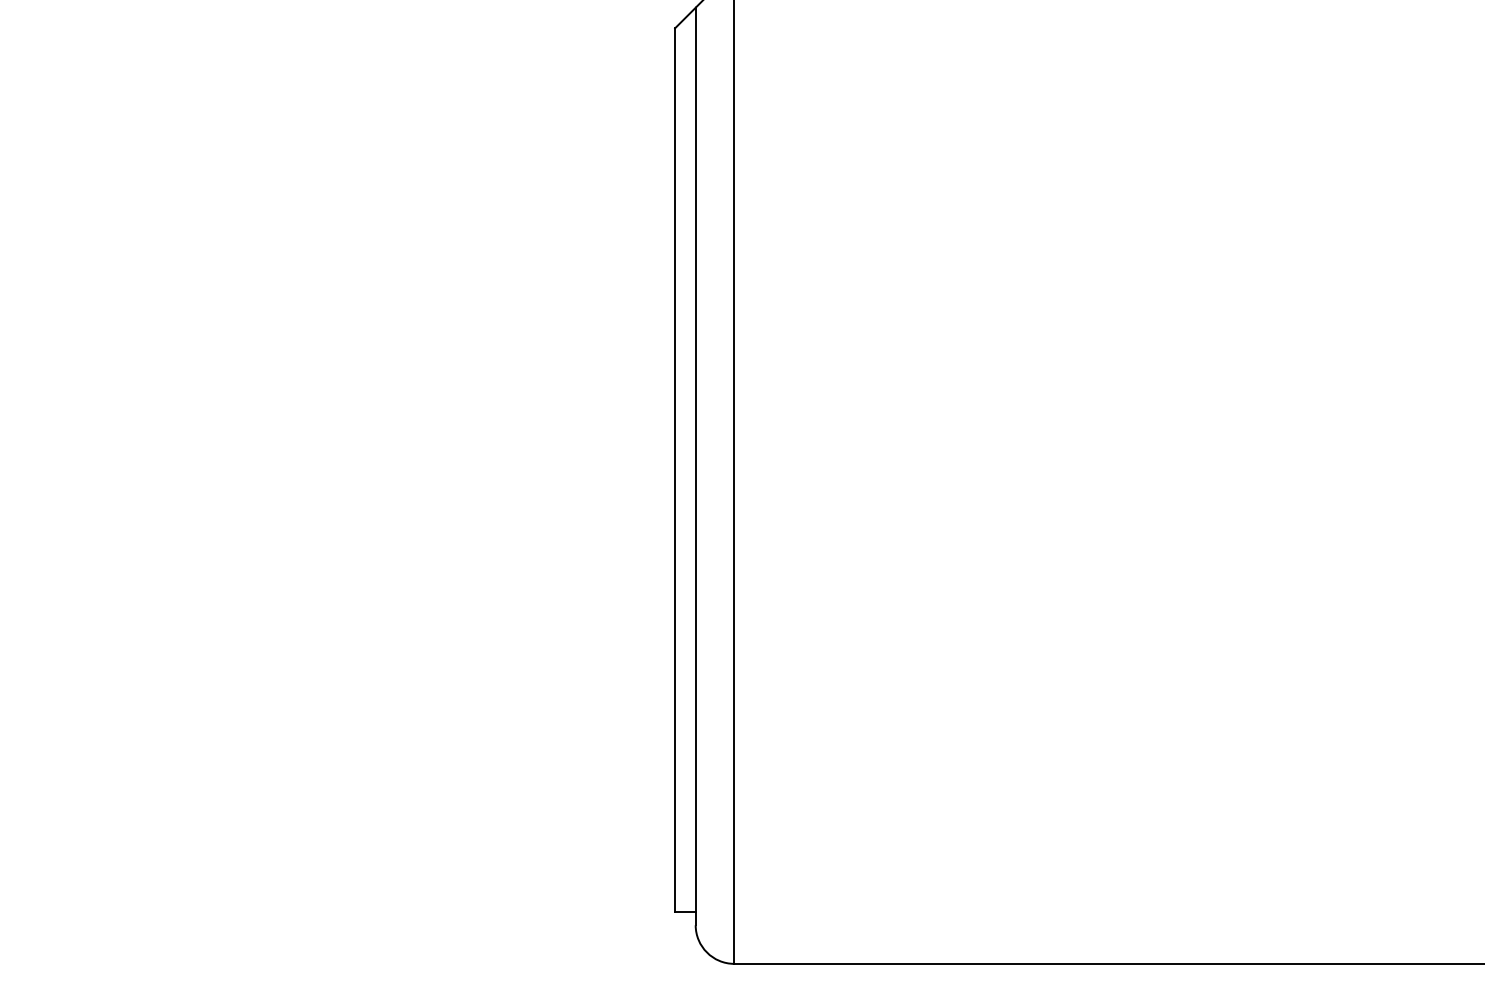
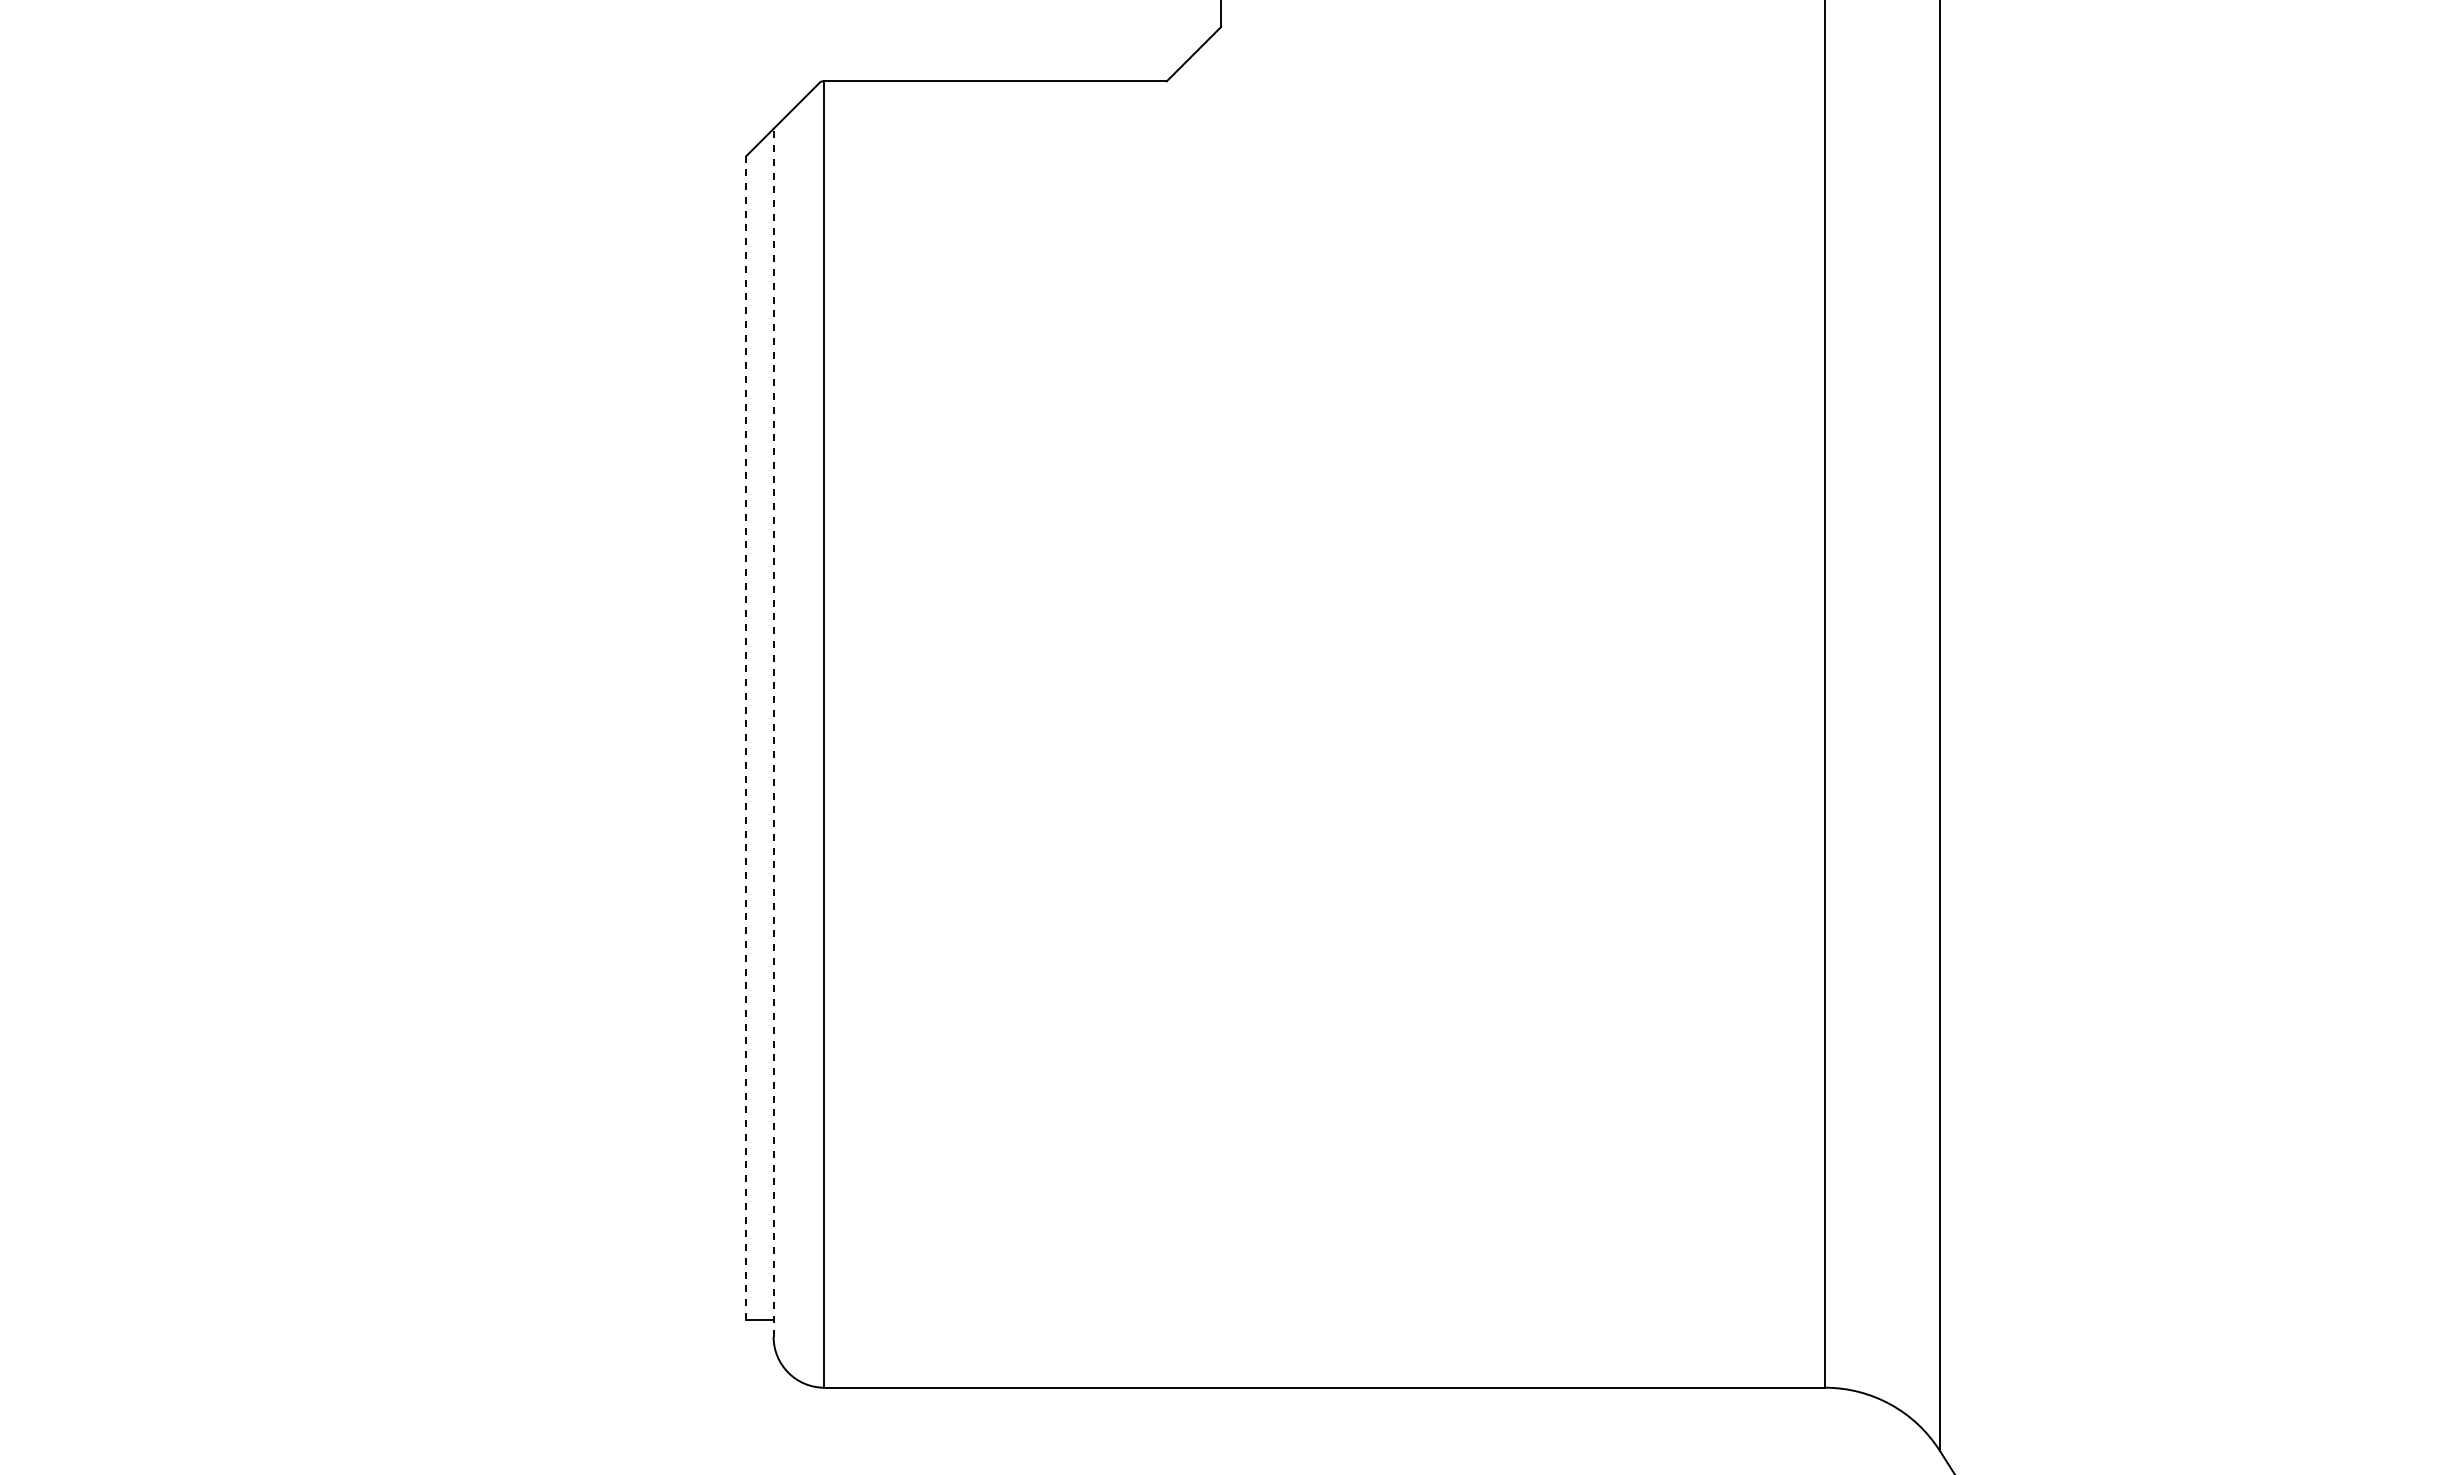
line: (695, 466) -> (773, 732), solid -> dashed
line: (675, 470) -> (746, 737), solid -> dashed

